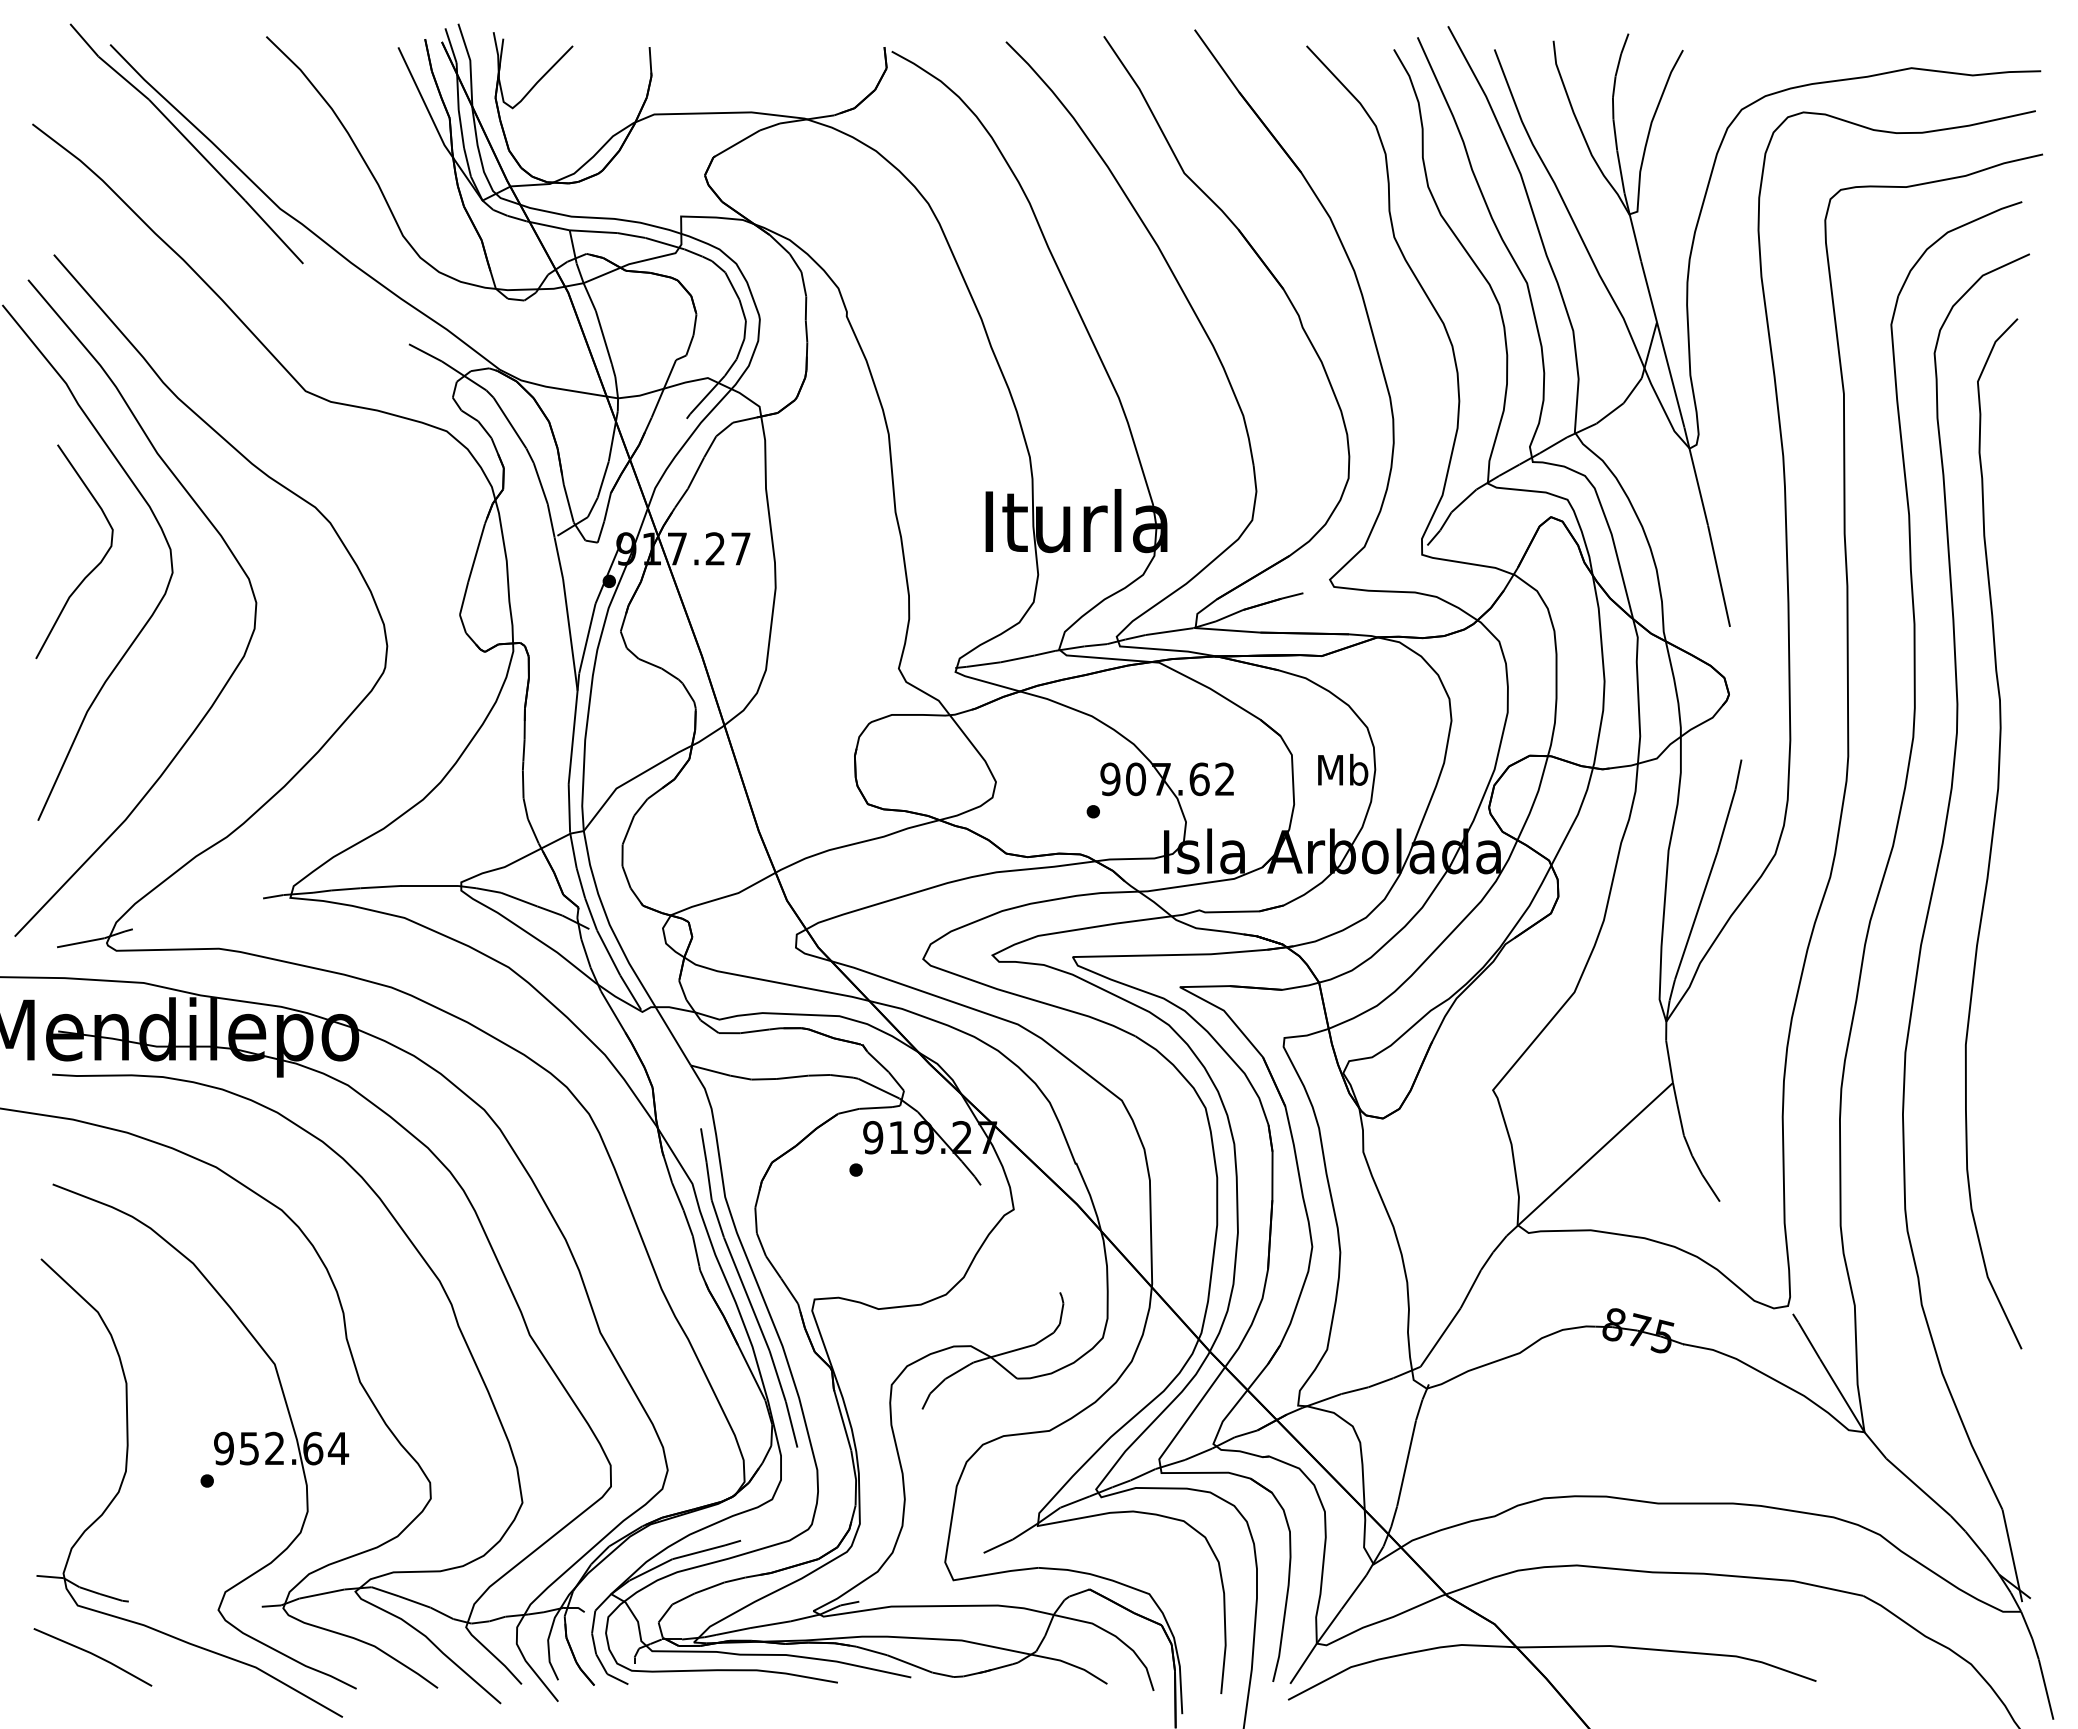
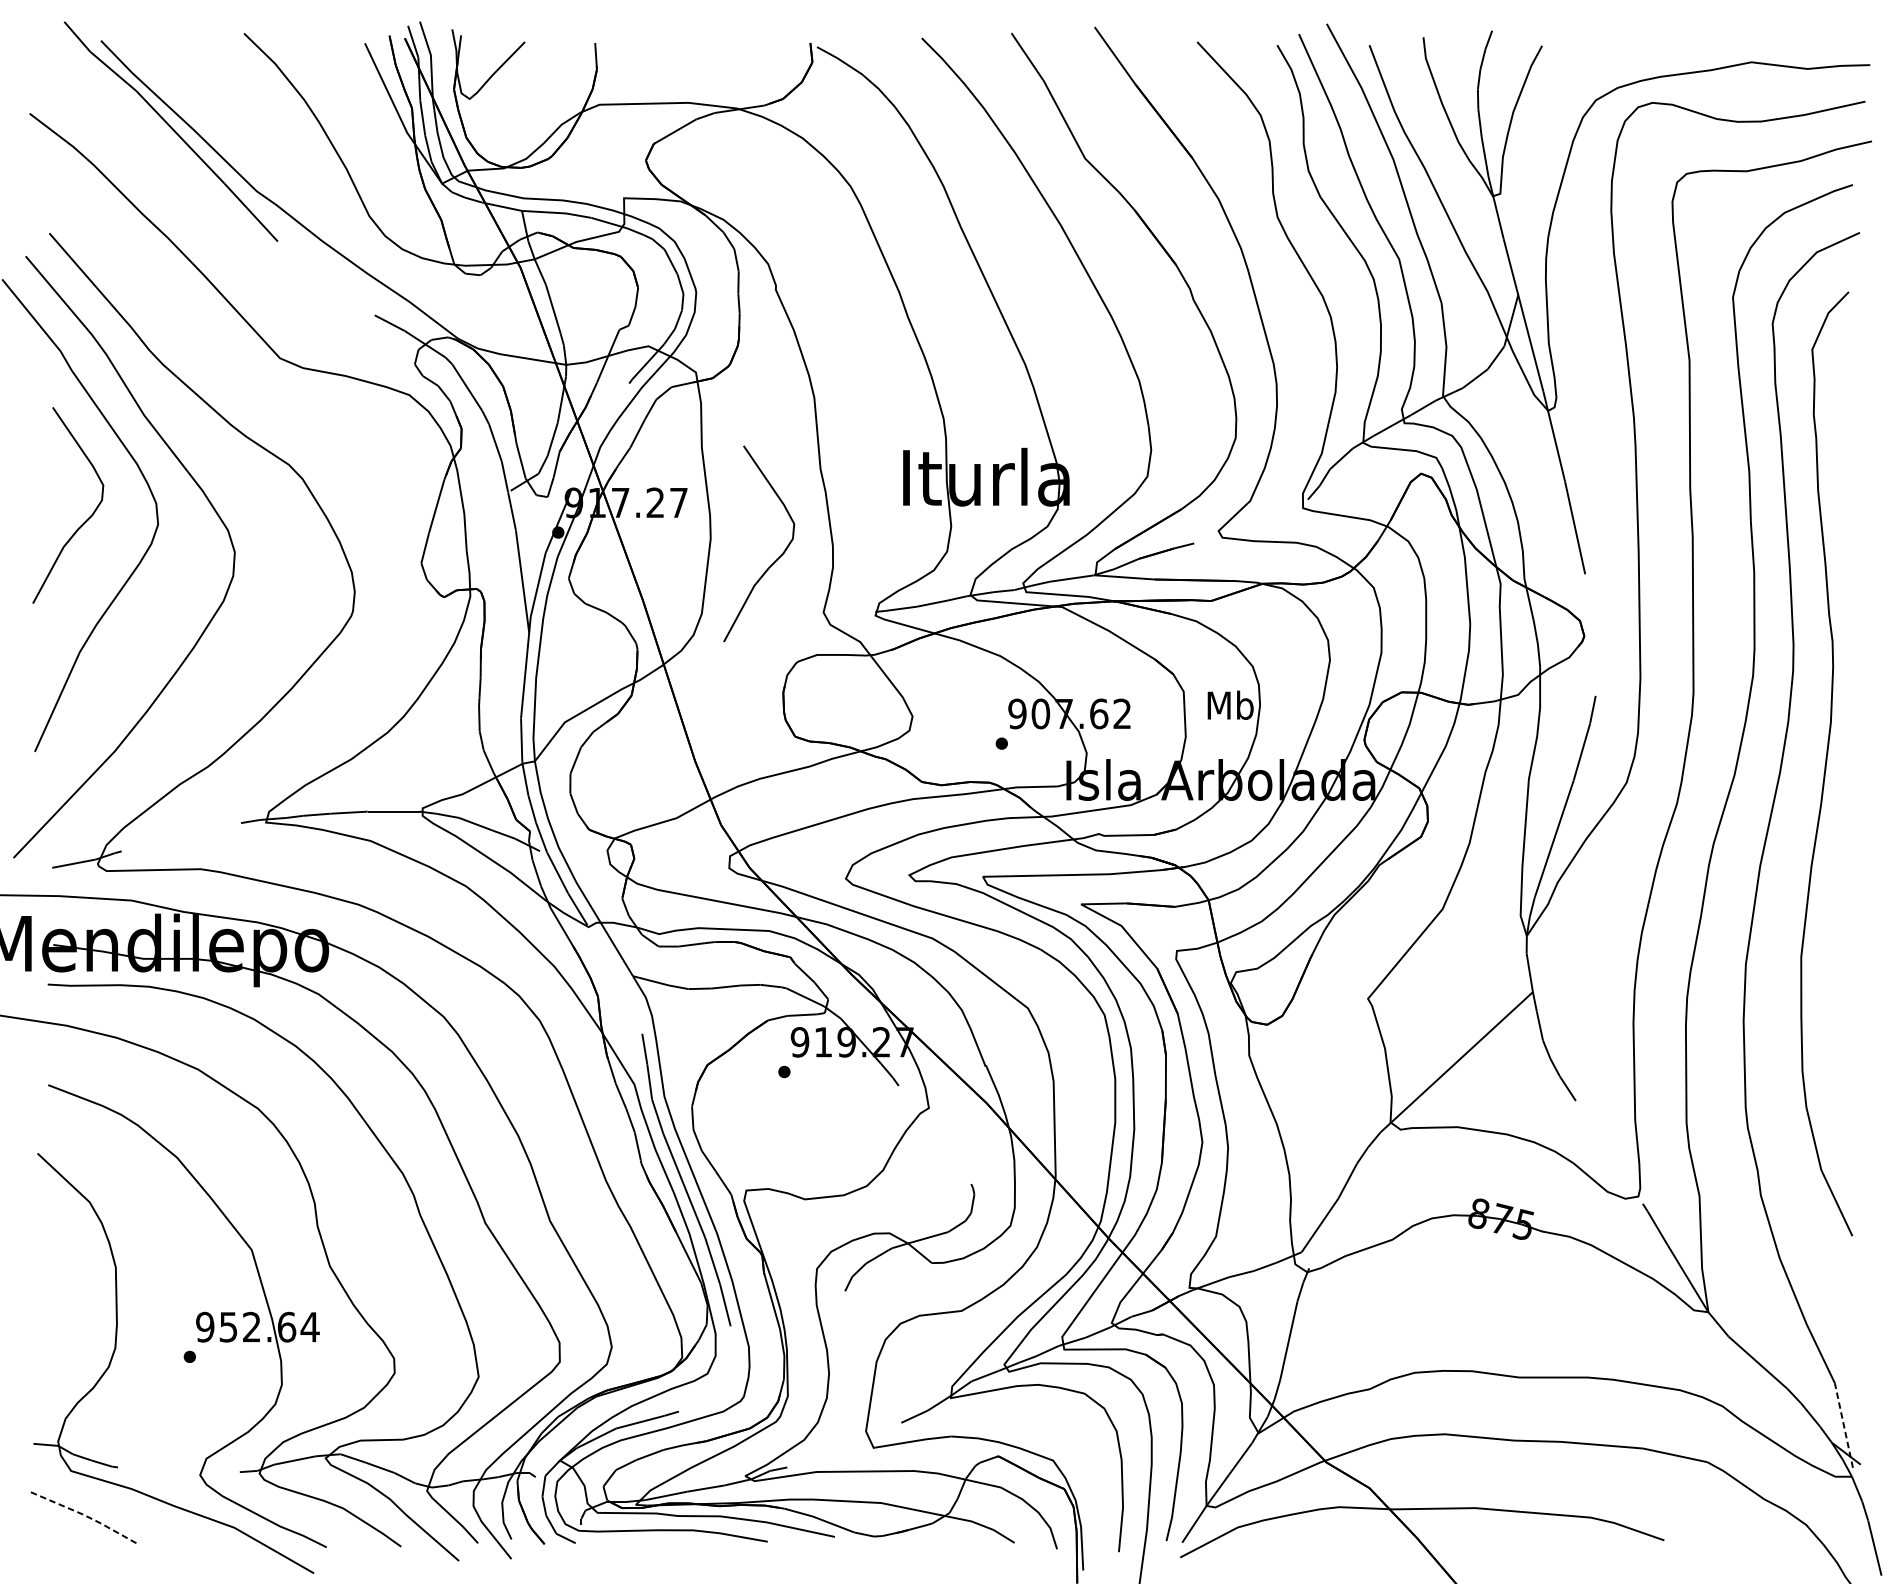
curve: (846, 611) -> (775, 560), added
line: (2012, 1555) -> (1844, 1425), solid -> dashed
line: (94, 1655) -> (86, 1516), solid -> dashed

